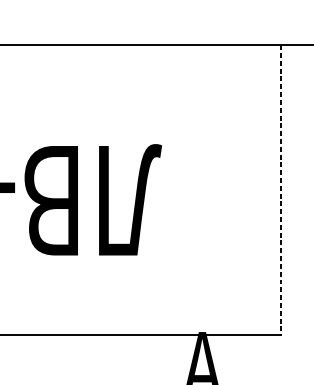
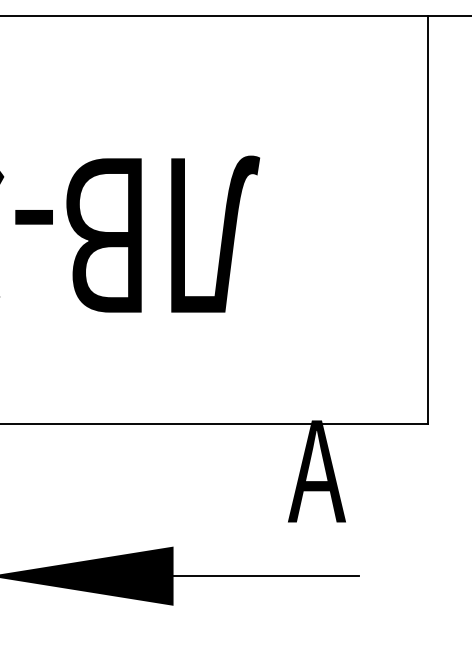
line: (280, 190) -> (427, 220), dashed -> solid

